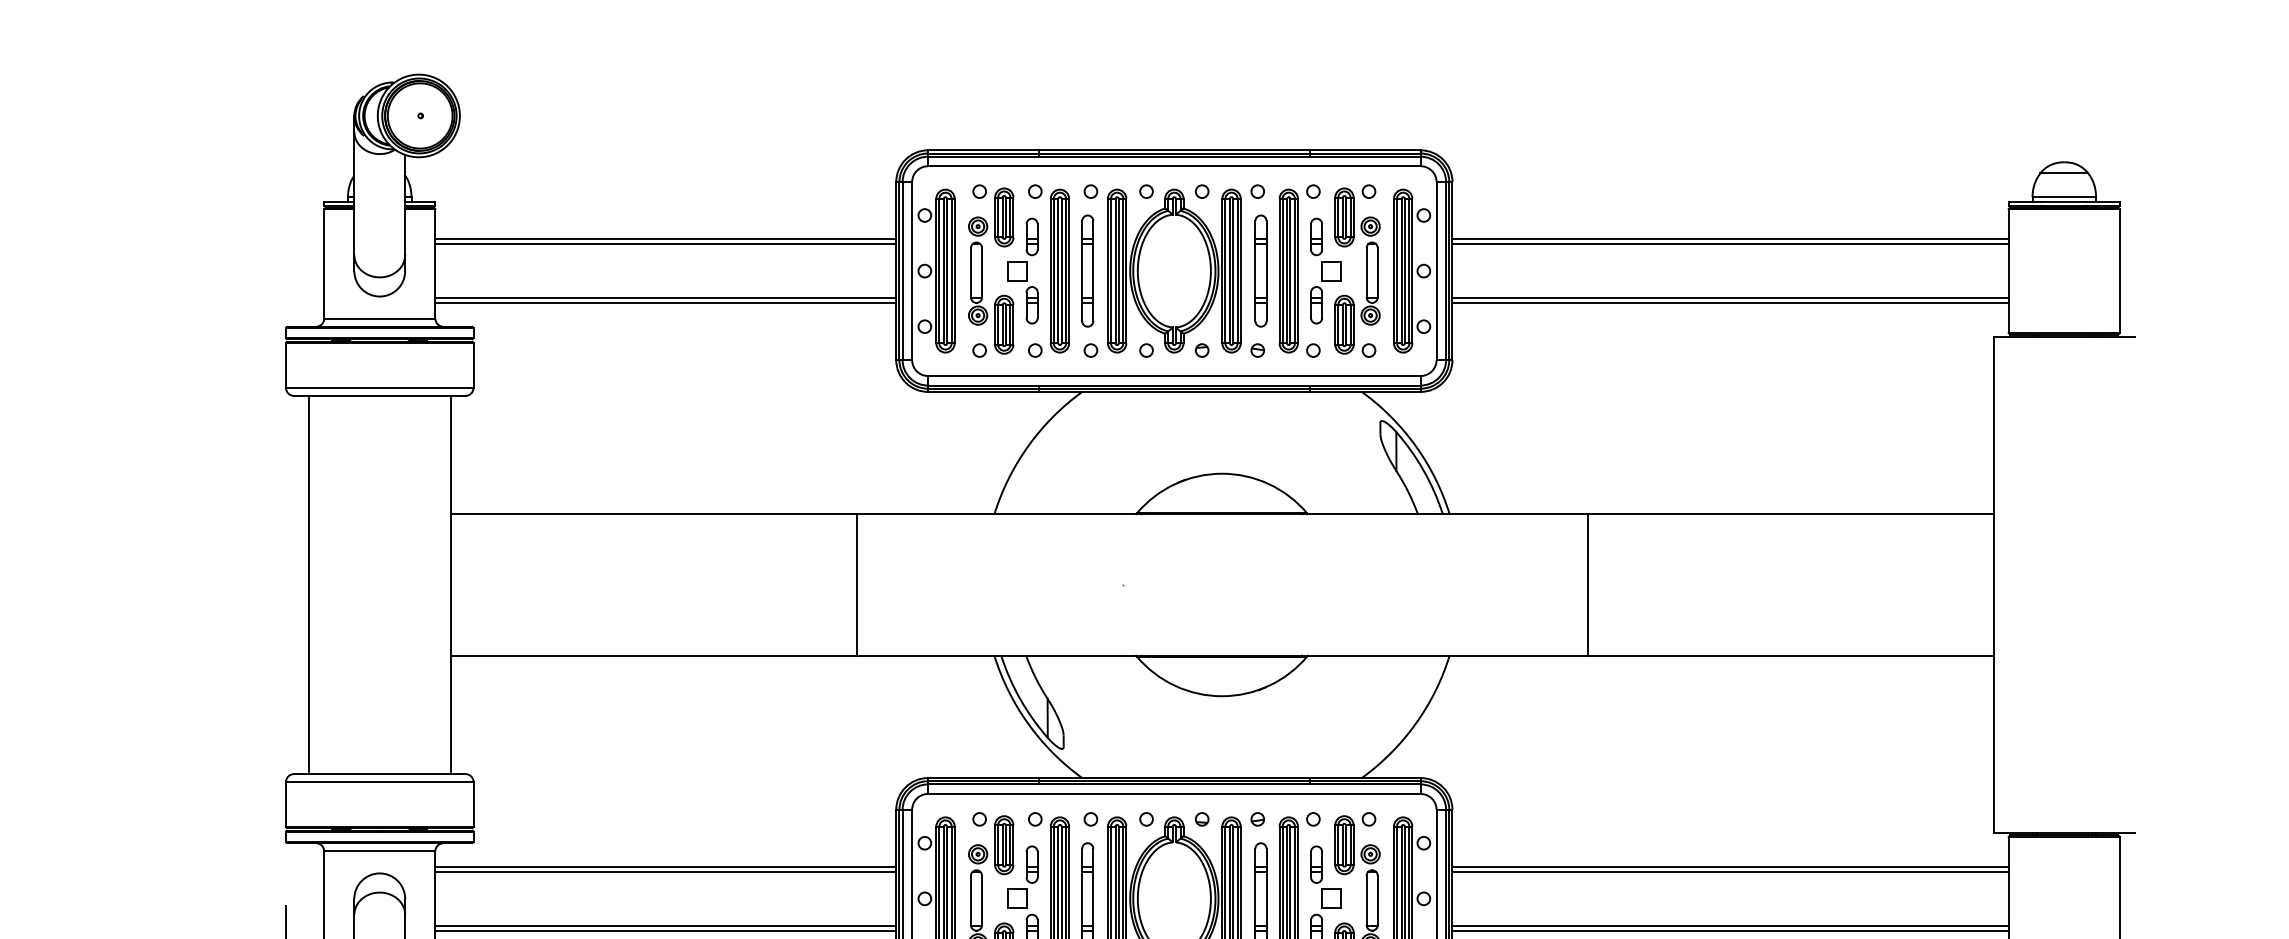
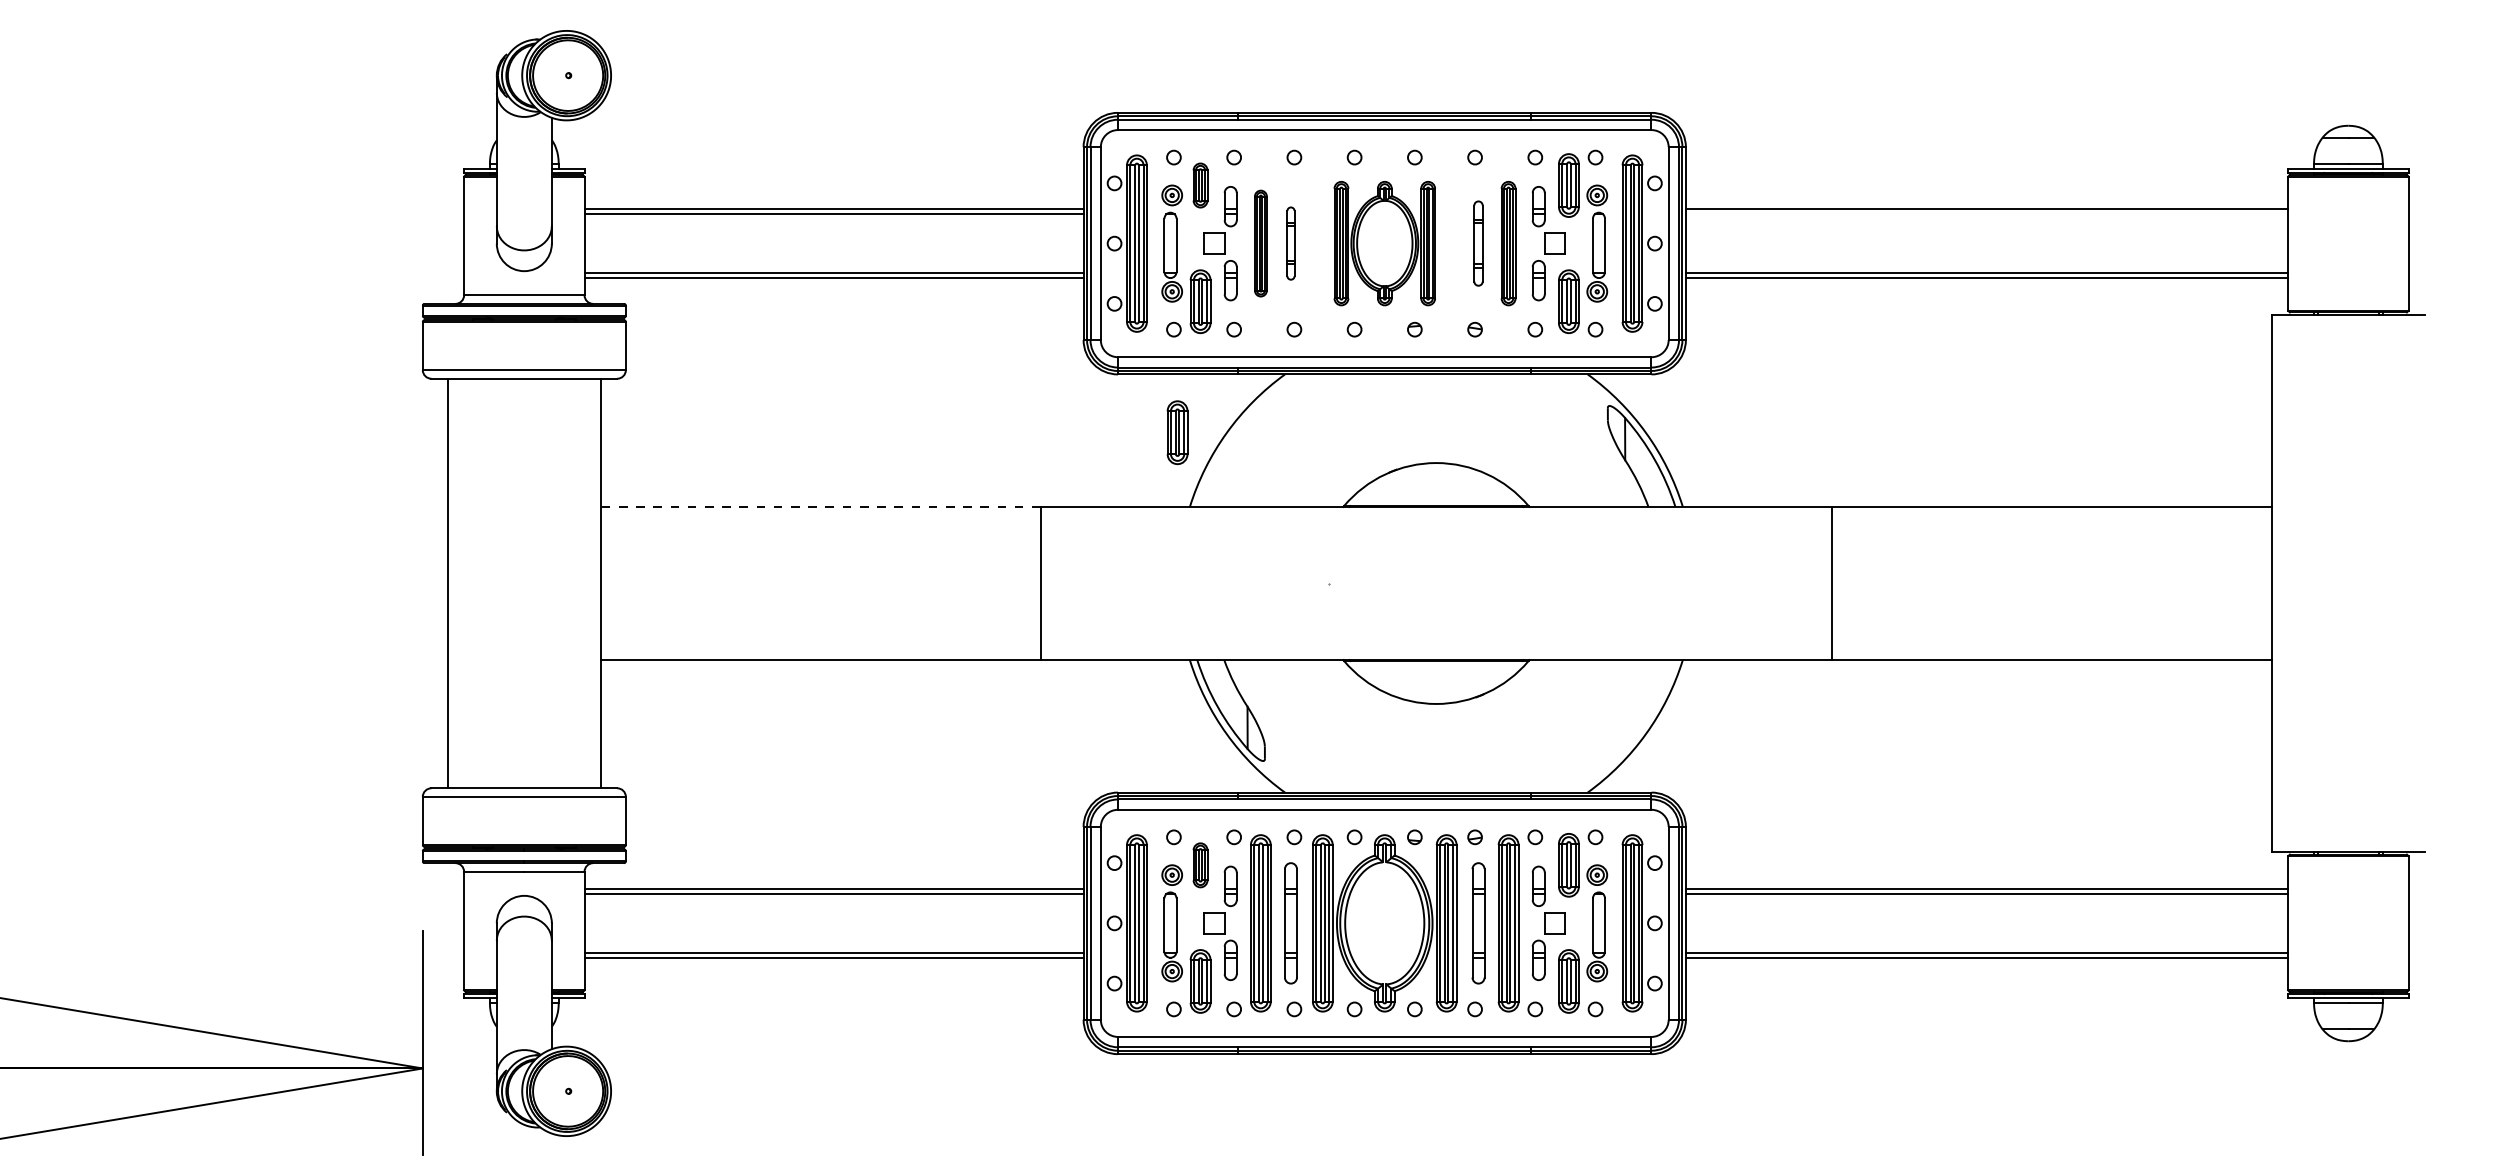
part: (1004, 217) -> (1200, 185), size x0.7
line: (1730, 244) -> (1986, 214), removed
part: (1059, 270) -> (1260, 243), size x0.6
part: (1087, 270) -> (1290, 243), size x0.6
part: (1174, 270) -> (1384, 243), size x0.7
part: (1260, 270) -> (1478, 243), size x0.7
part: (1288, 270) -> (1508, 243), size x0.7
part: (982, 445) -> (1177, 432), added
line: (653, 513) -> (820, 506), solid -> dashed
part: (1004, 845) -> (1200, 865), size x0.7

